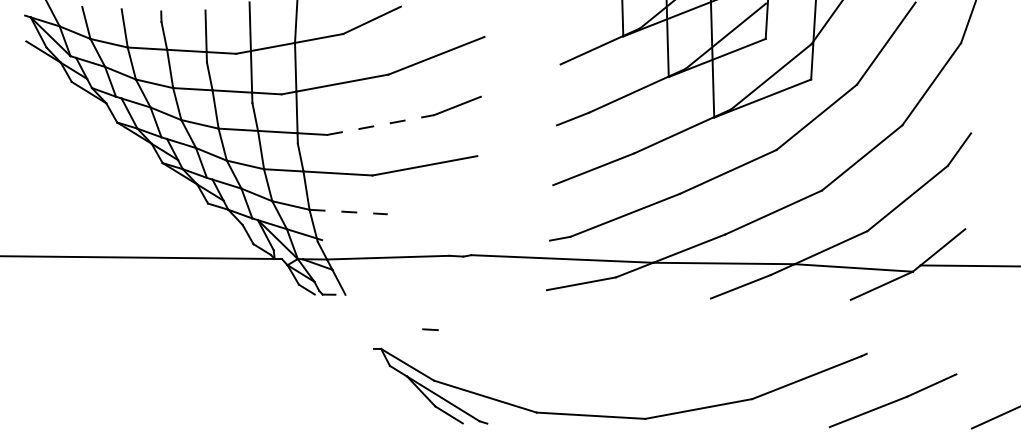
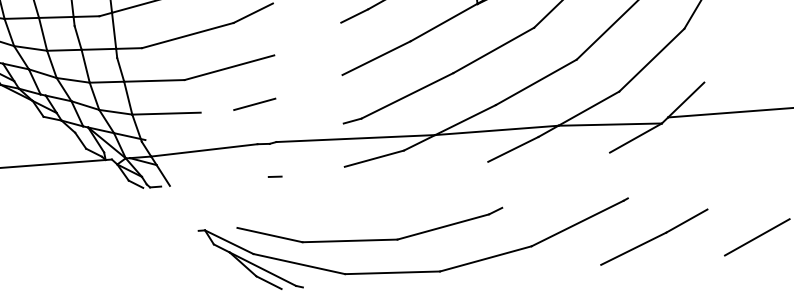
line: (381, 124) -> (188, 35), dashed -> solid
line: (450, 209) -> (254, 103), added
line: (349, 212) -> (167, 113), dashed -> solid
line: (430, 329) -> (275, 176), moved
part: (570, 375) -> (371, 239), added

